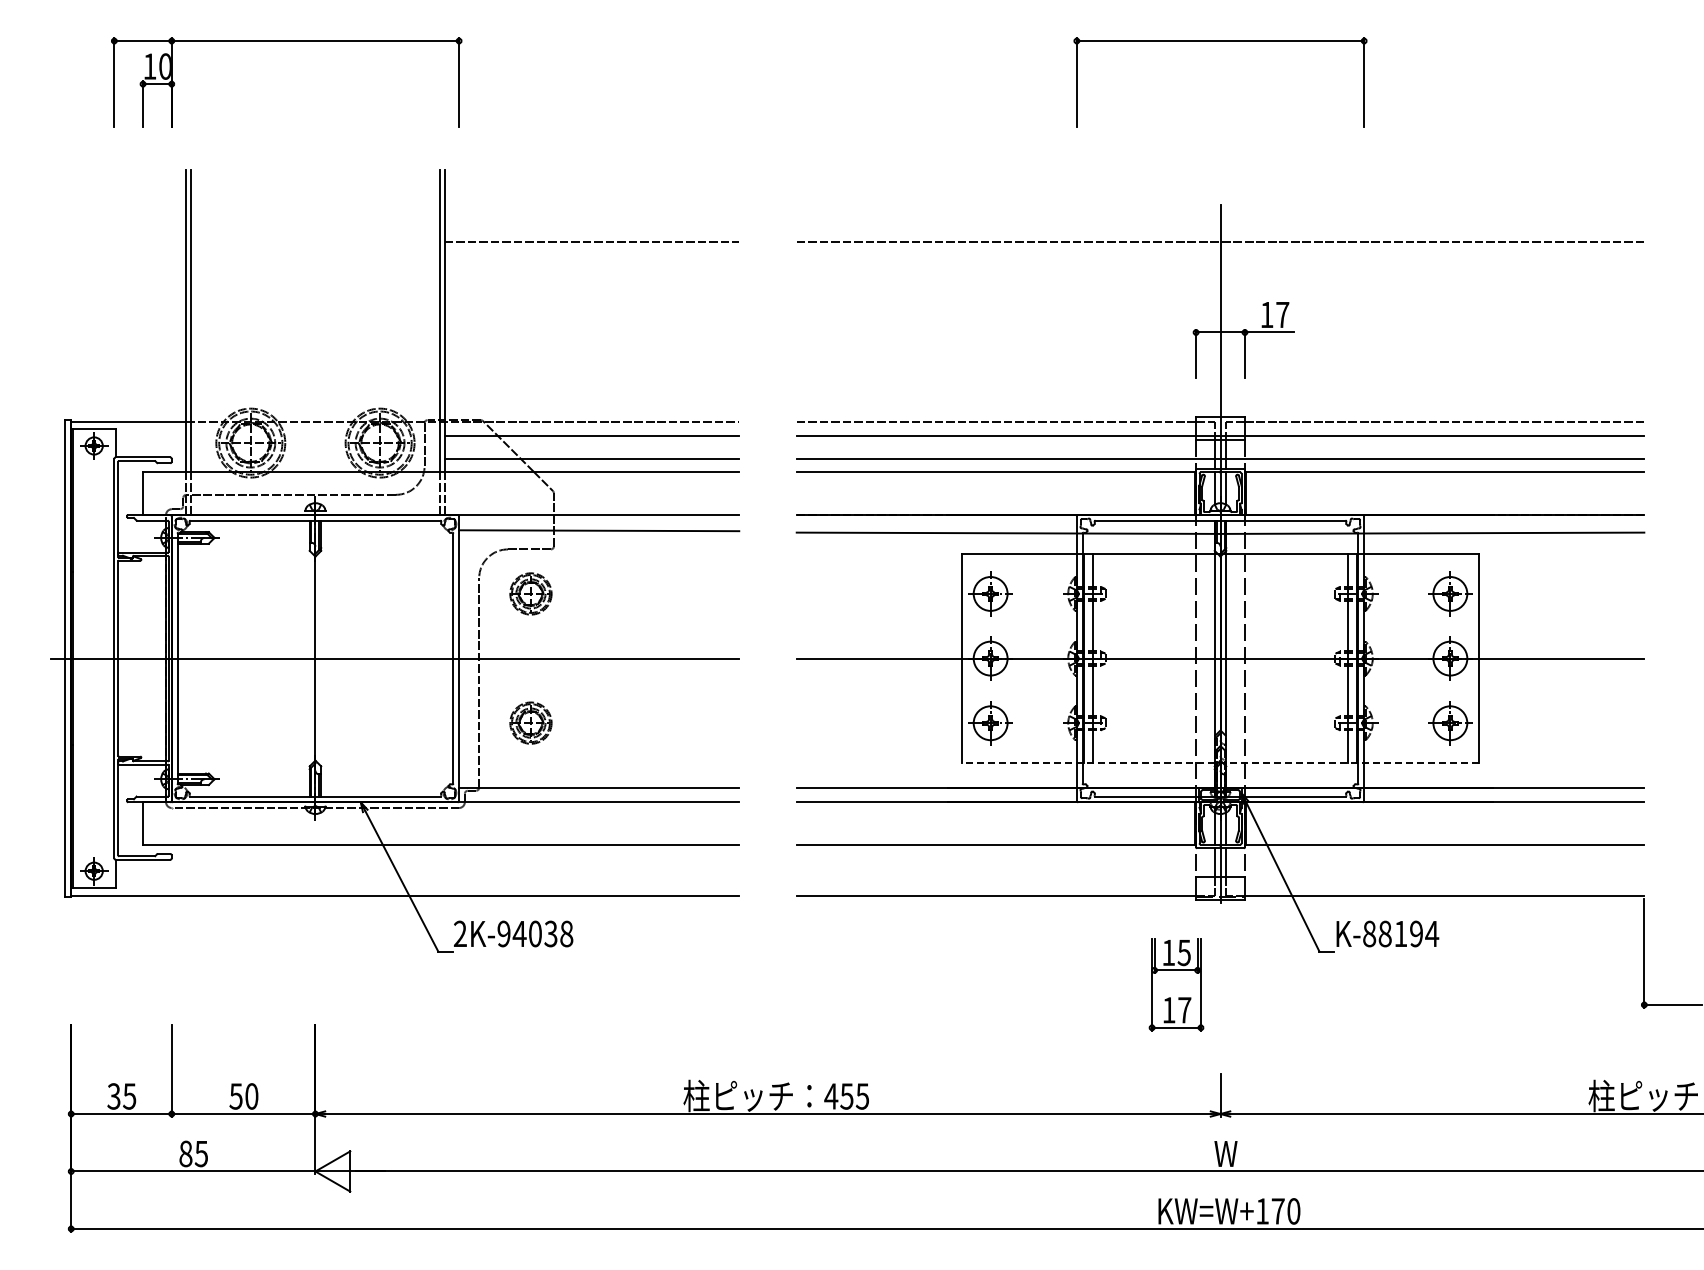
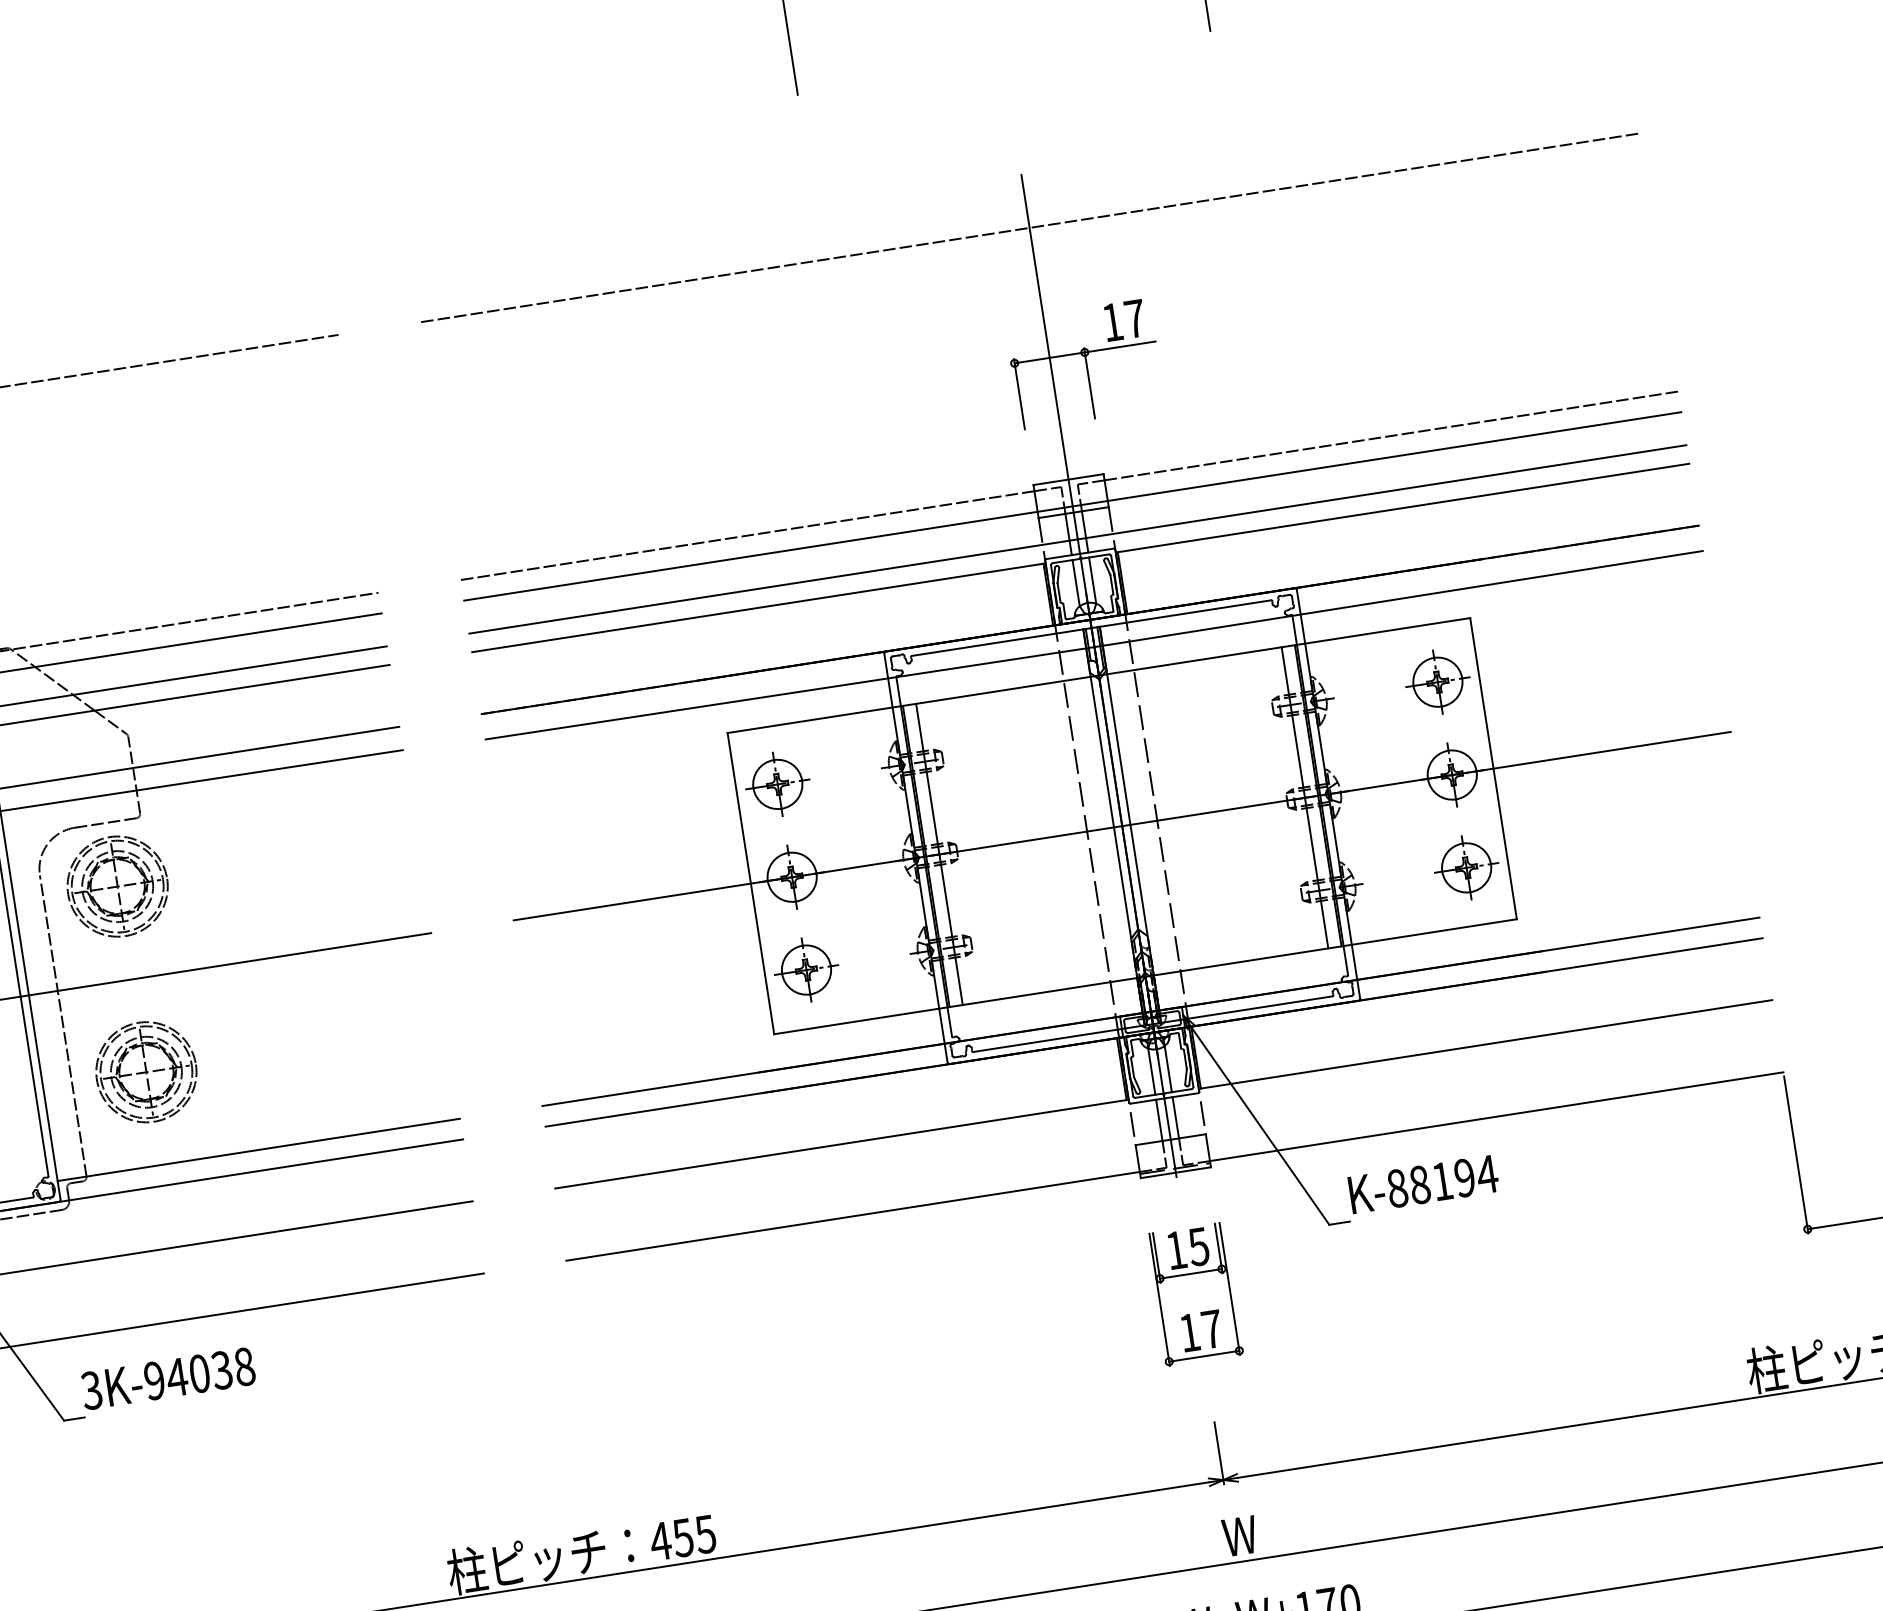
part: (530, 593) -> (116, 886), size x1.67
part: (530, 722) -> (145, 1071), size x1.67
line: (1220, 763) -> (1145, 976), dashed -> solid
text: (459, 934) -> (90, 1391), 2K-94038 -> 3K-94038
part: (1176, 984) -> (1194, 1294), moved

